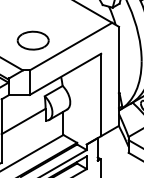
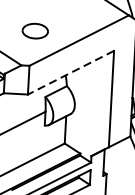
part: (32, 40) -> (34, 31), size x0.7
line: (65, 74) -> (71, 72), solid -> dashed

